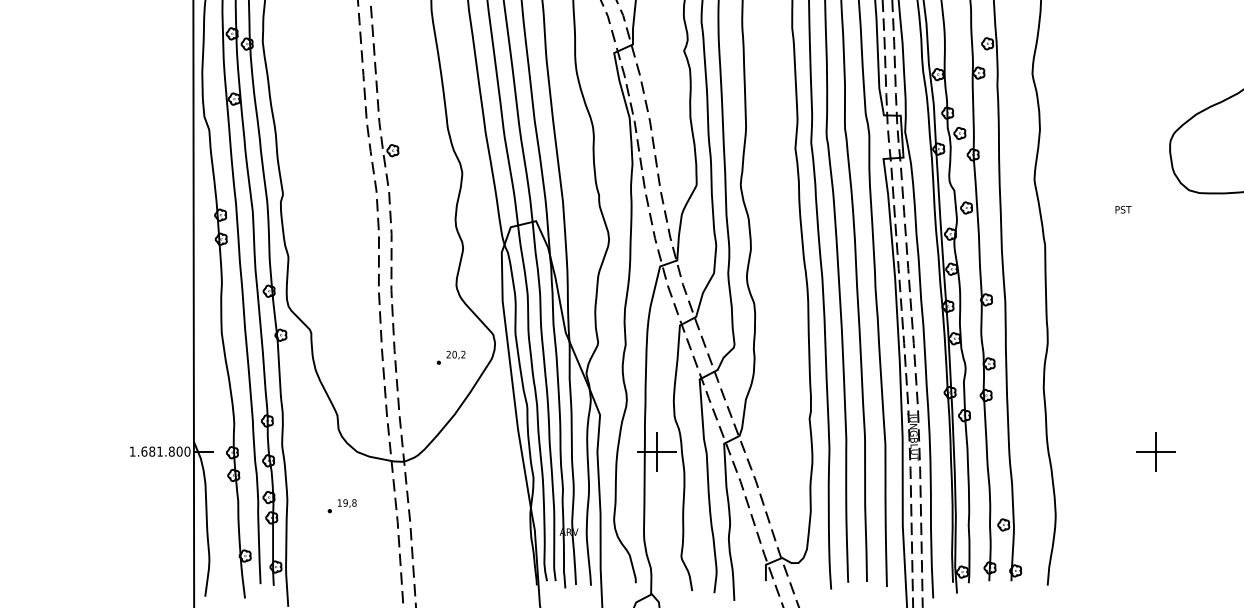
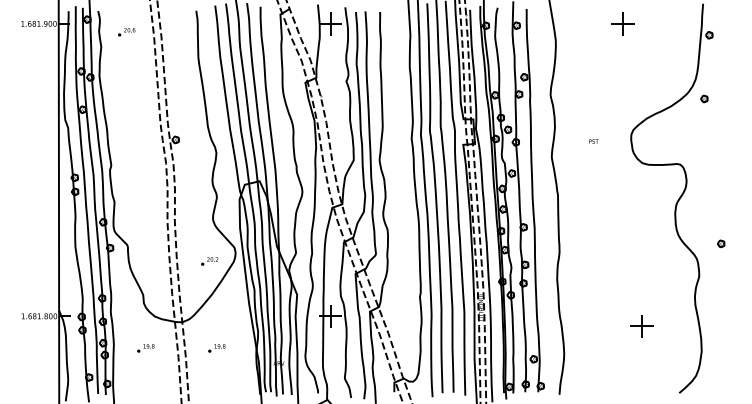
text: (1122, 209) -> (593, 141), moved
part: (1155, 451) -> (641, 326), moved
part: (462, 506) -> (216, 348), added

